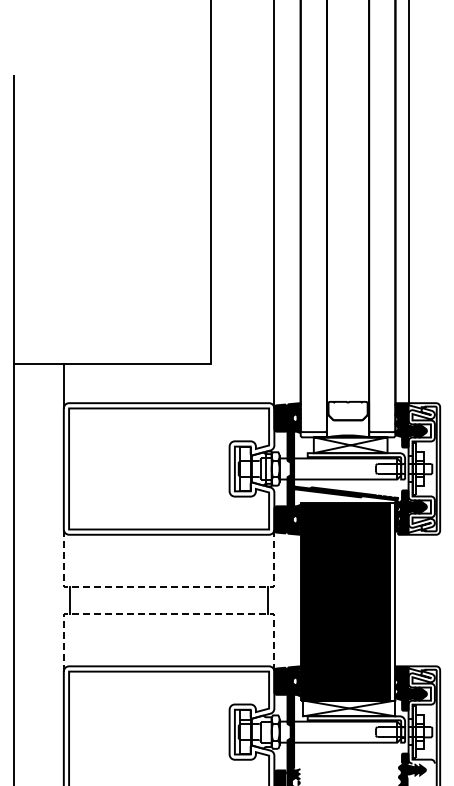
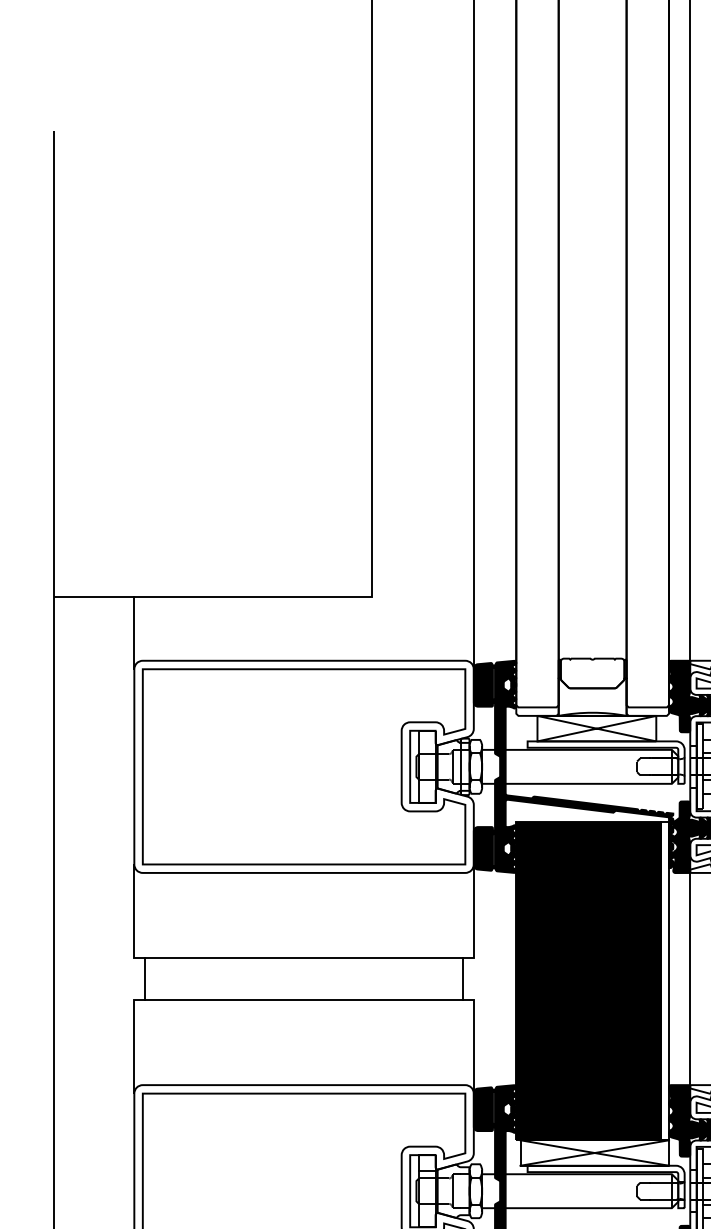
line: (169, 587) -> (304, 957), dashed -> solid
line: (408, 600) -> (690, 978), added
line: (169, 613) -> (304, 999), dashed -> solid

